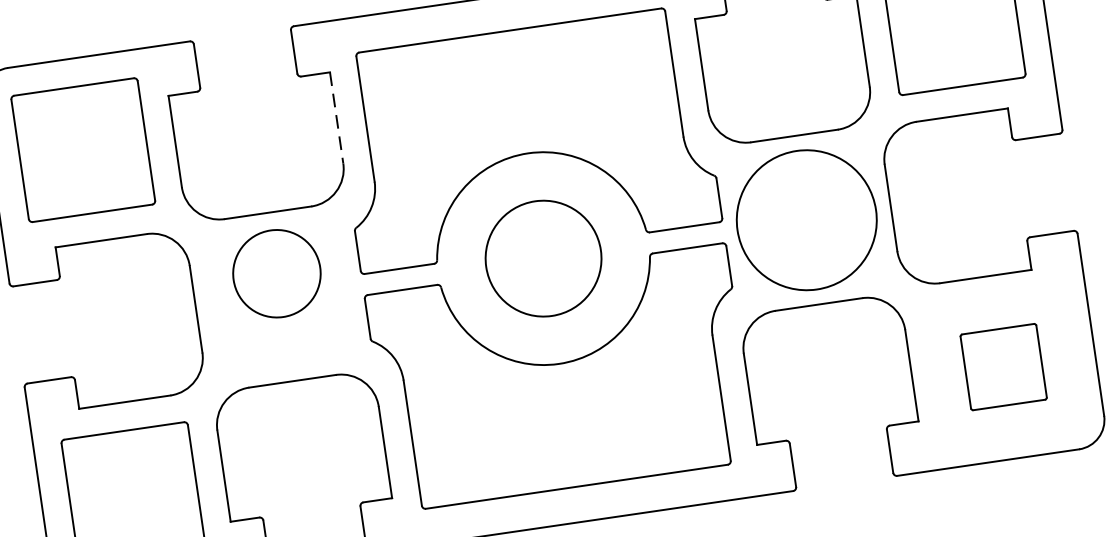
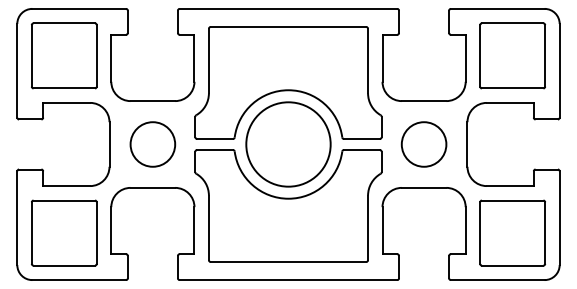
line: (336, 118) -> (194, 58), dashed -> solid
circle: (805, 220) -> (423, 144), size x0.62
circle: (543, 258) -> (288, 144), size x1.43
circle: (276, 273) -> (152, 144), moved
part: (1003, 366) -> (512, 232), size x1.67

